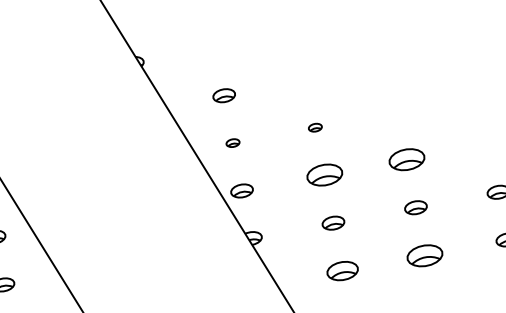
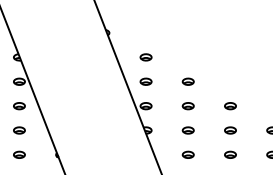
part: (313, 127) -> (187, 81), size x1.67
part: (231, 143) -> (145, 81), size x1.67
part: (407, 160) -> (230, 106), size x0.62
part: (323, 176) -> (187, 106), size x0.62
part: (424, 254) -> (230, 154), size x0.62
part: (340, 270) -> (187, 154), size x0.71

